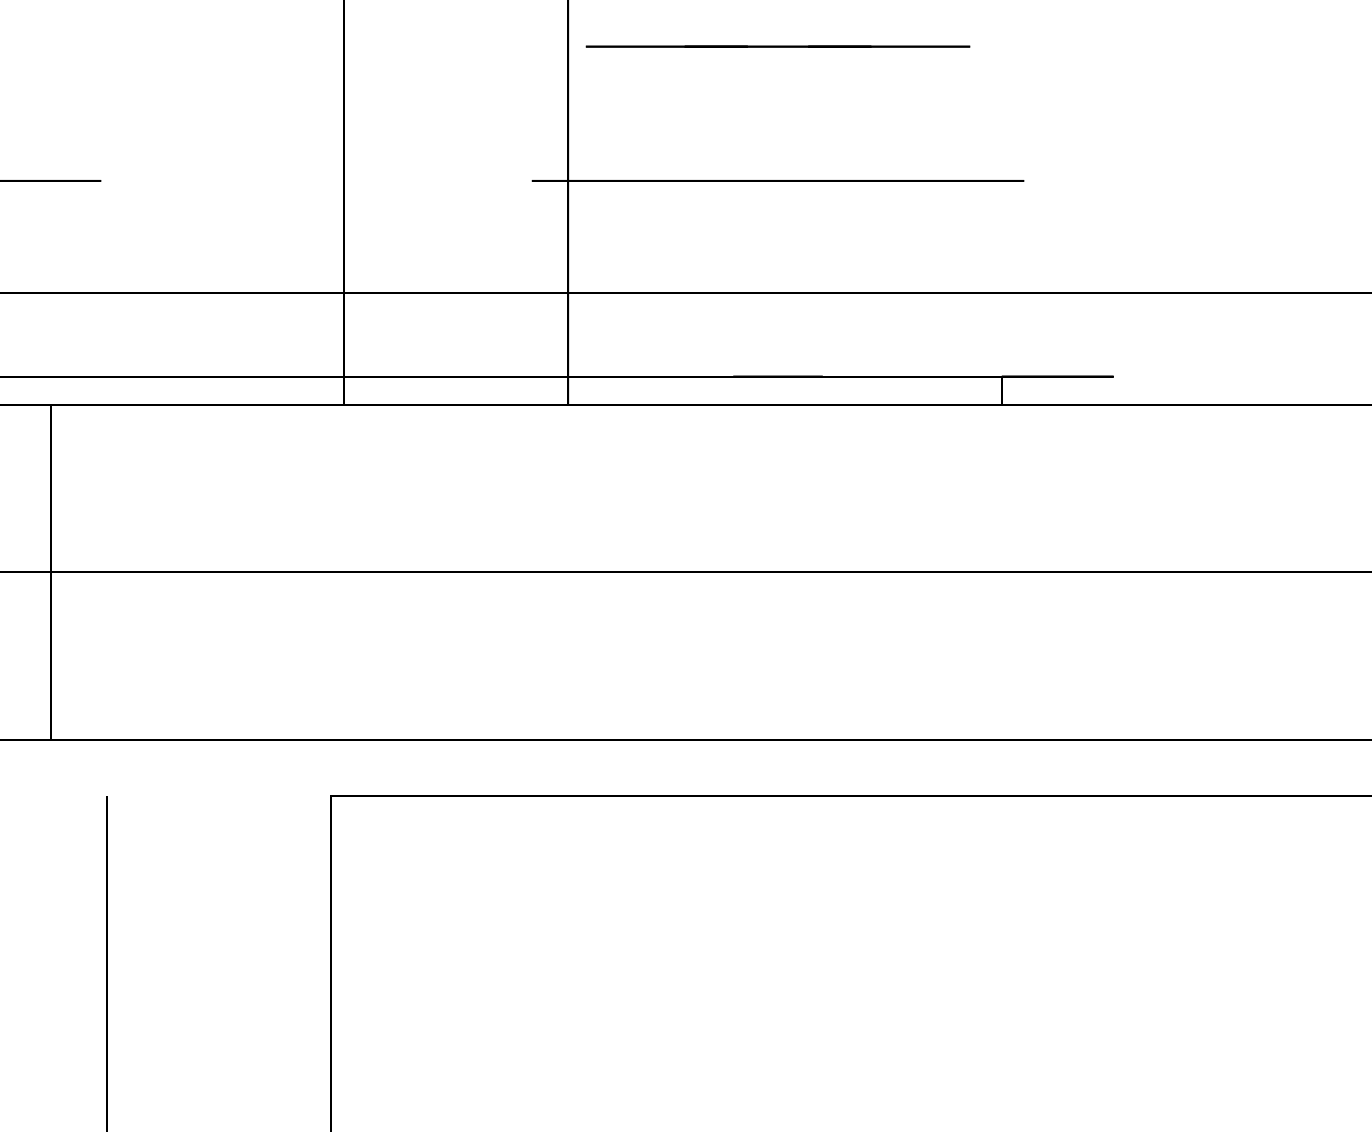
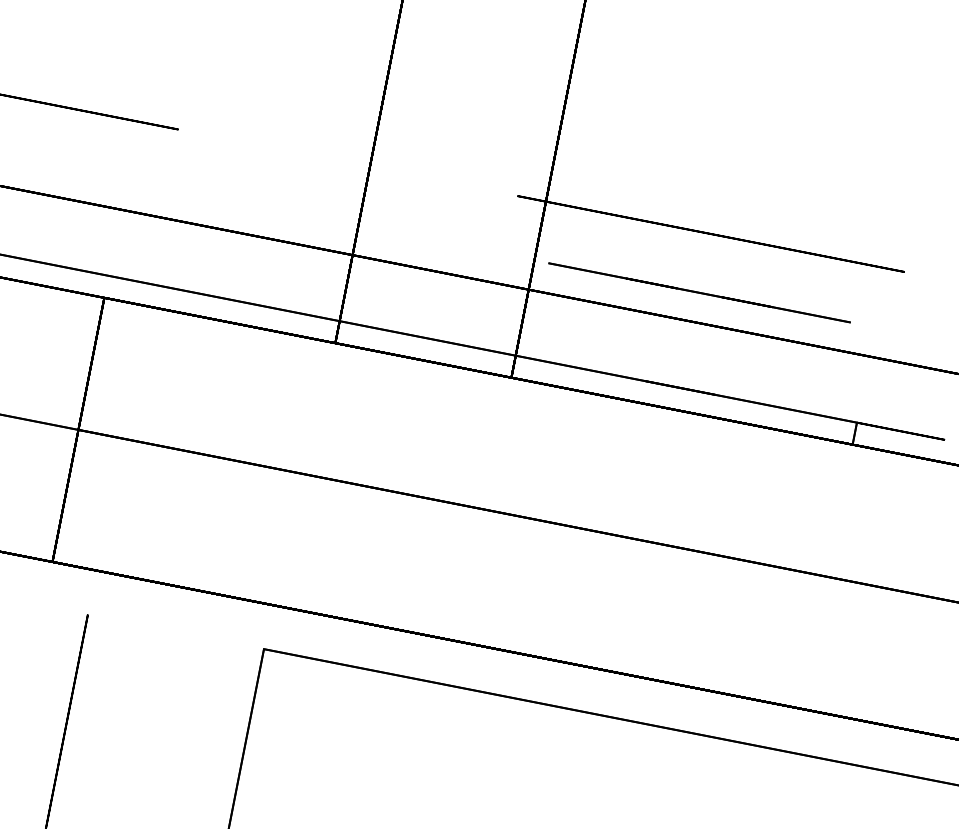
line: (777, 46) -> (699, 292), moved

